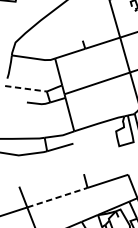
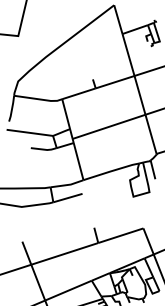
line: (26, 88) -> (30, 132), dashed -> solid
line: (58, 197) -> (65, 253), dashed -> solid

